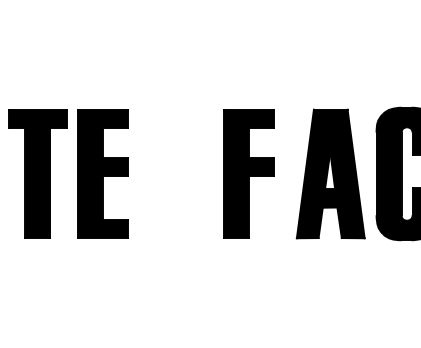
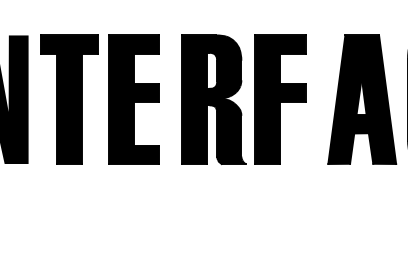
part: (182, 173) -> (213, 99), added

